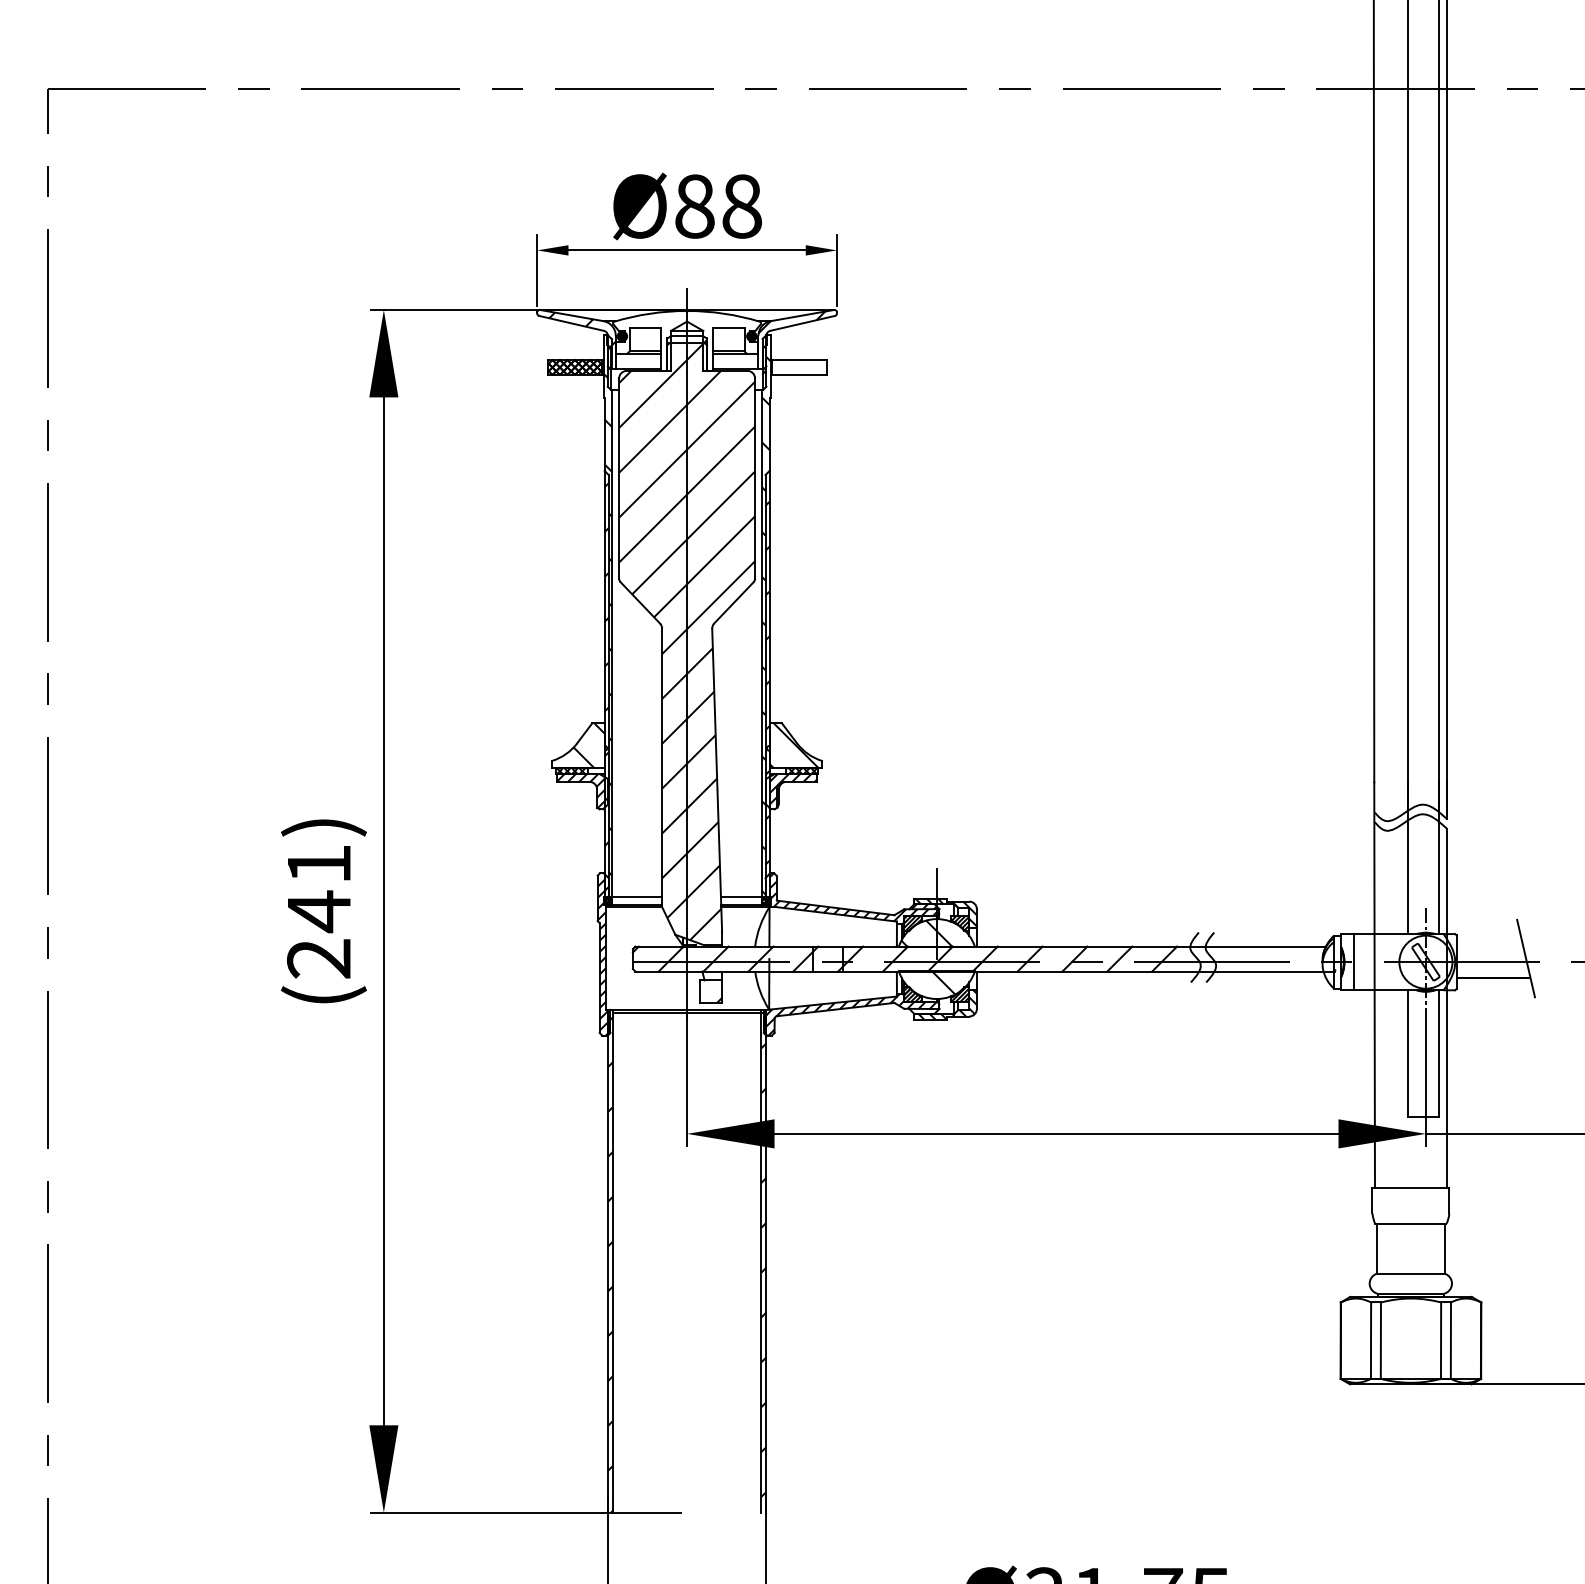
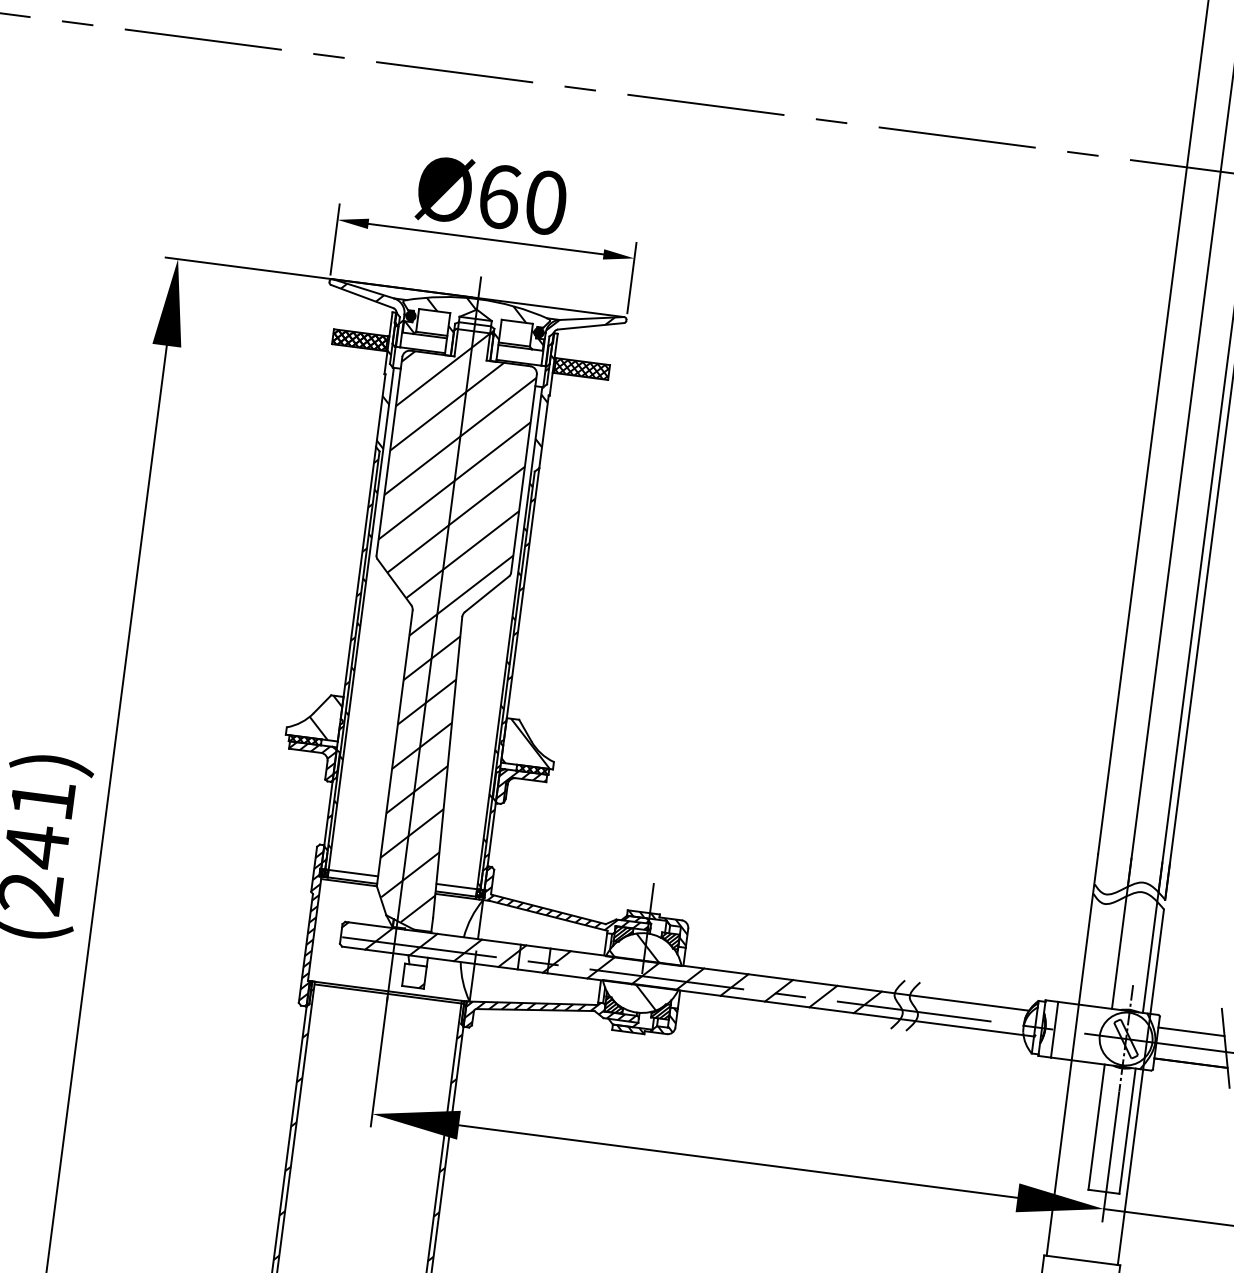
text: (718, 206) -> (522, 199), Ø88 -> Ø60
hatch: (687, 332) -> (475, 320), added
hatch: (799, 366) -> (582, 368), added
line: (1489, 946) -> (1191, 1031), added

